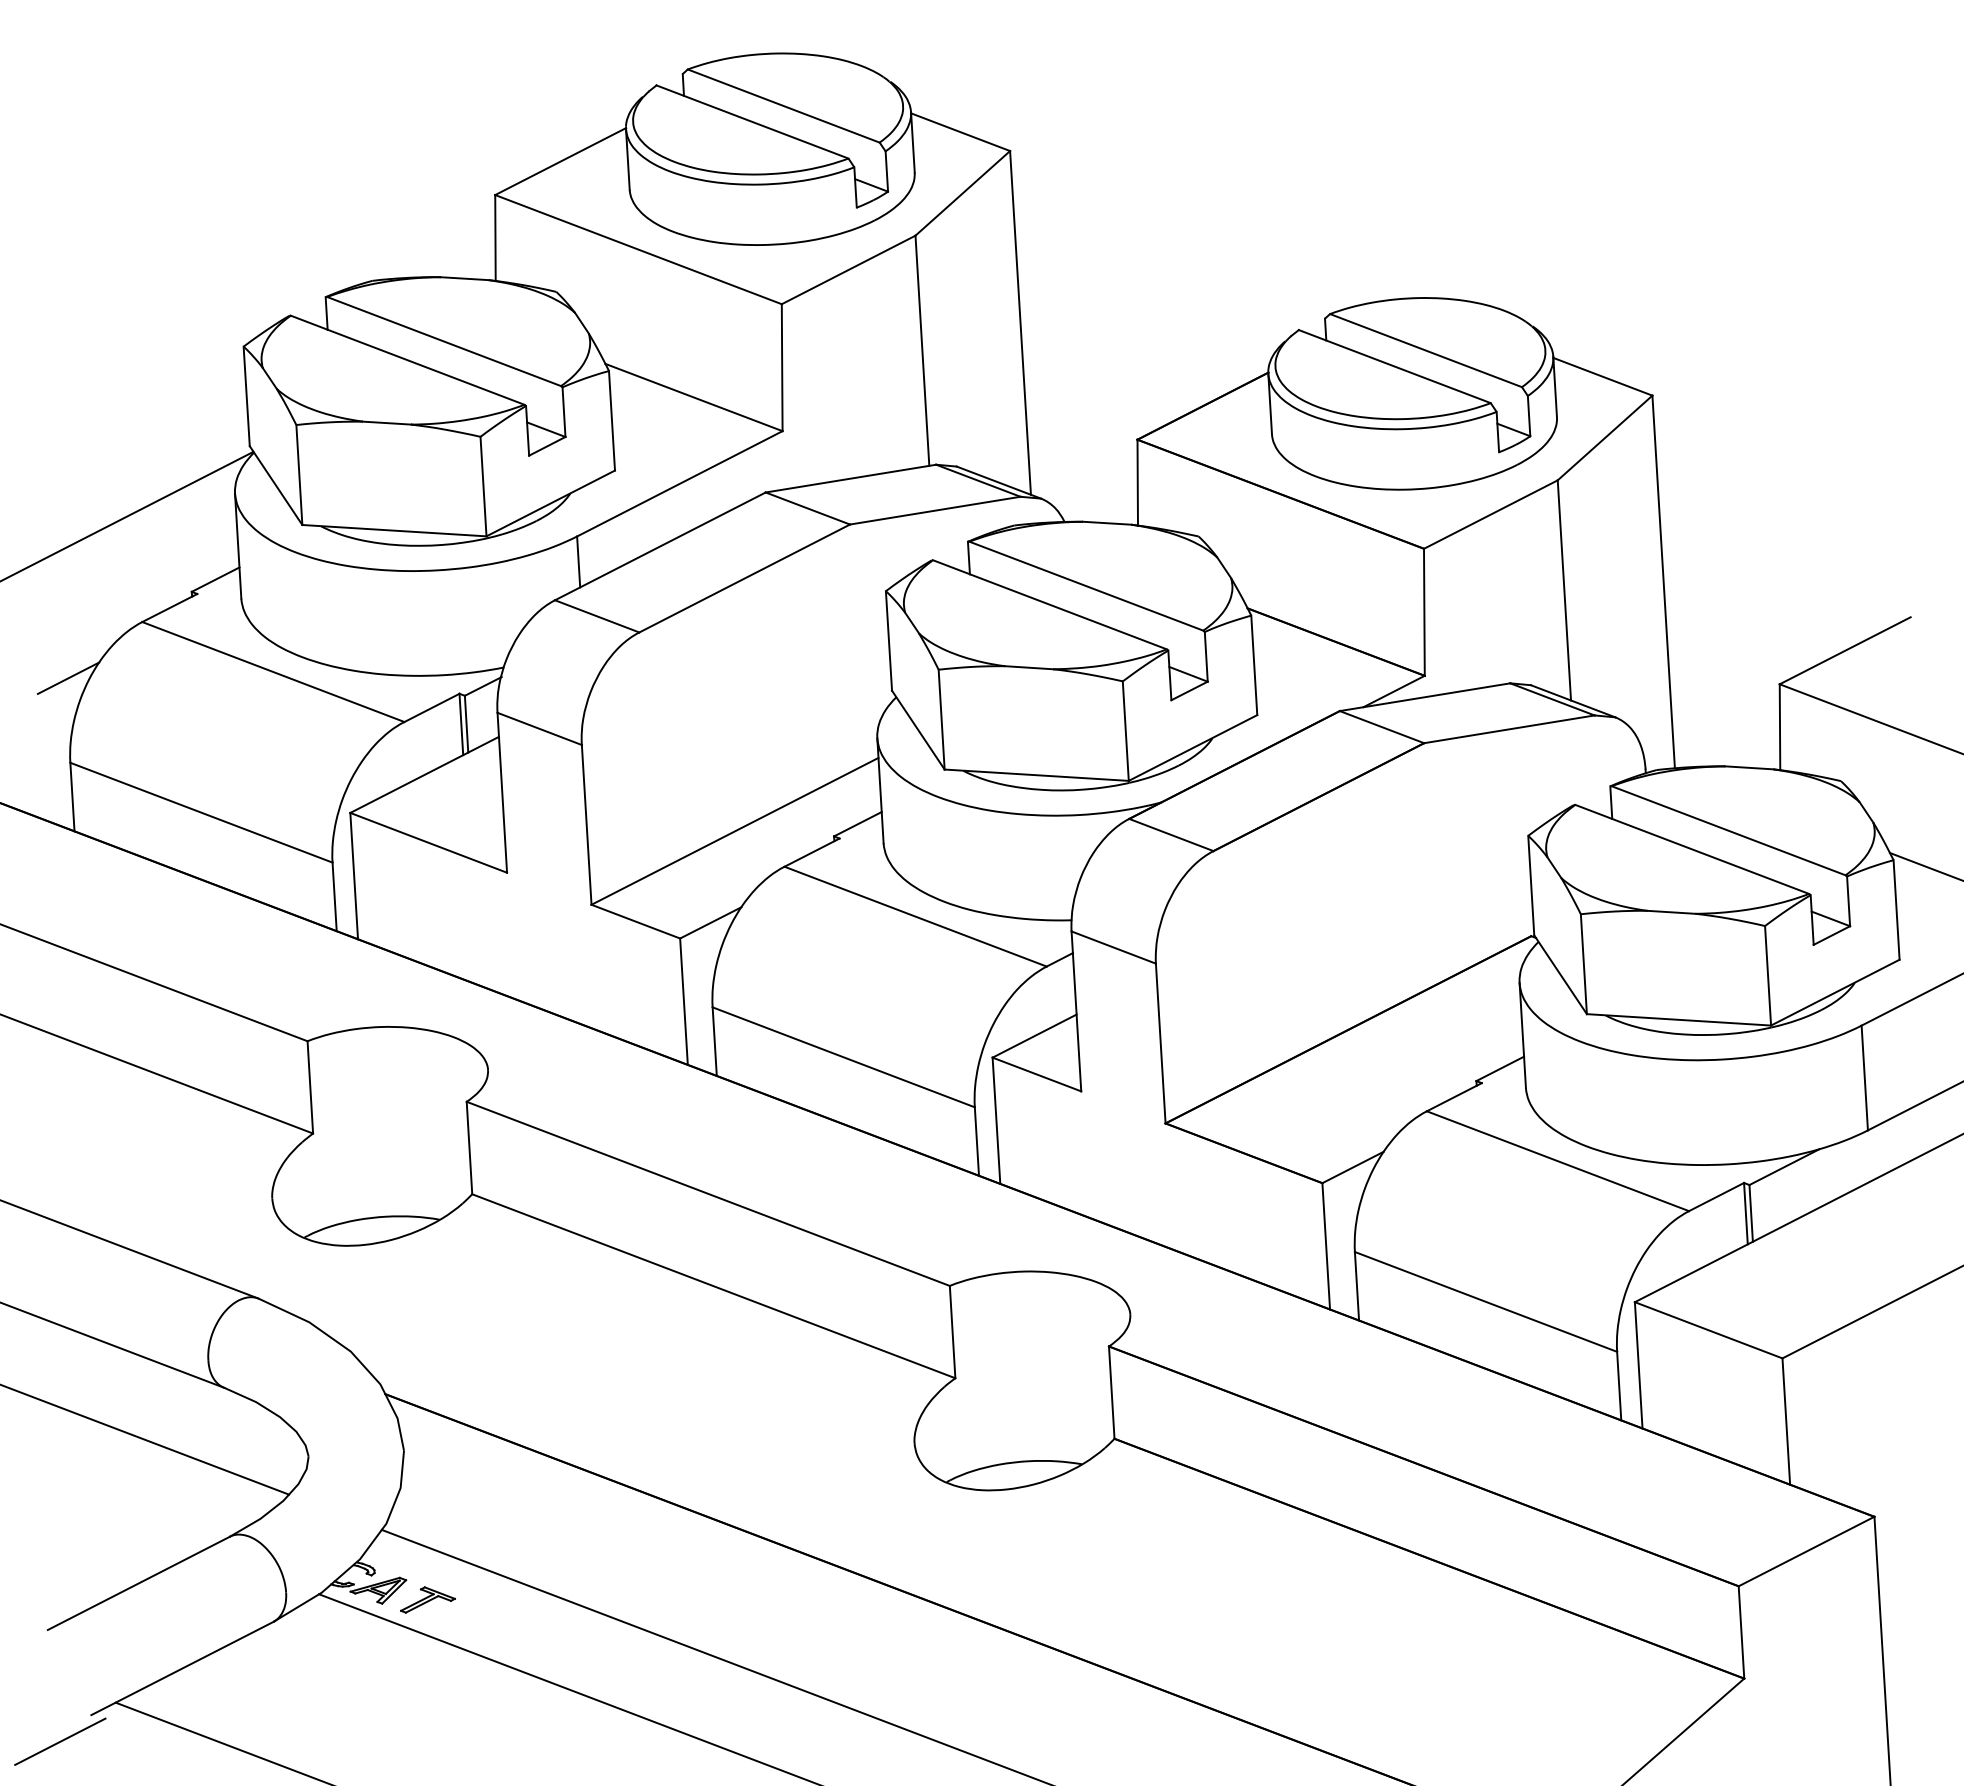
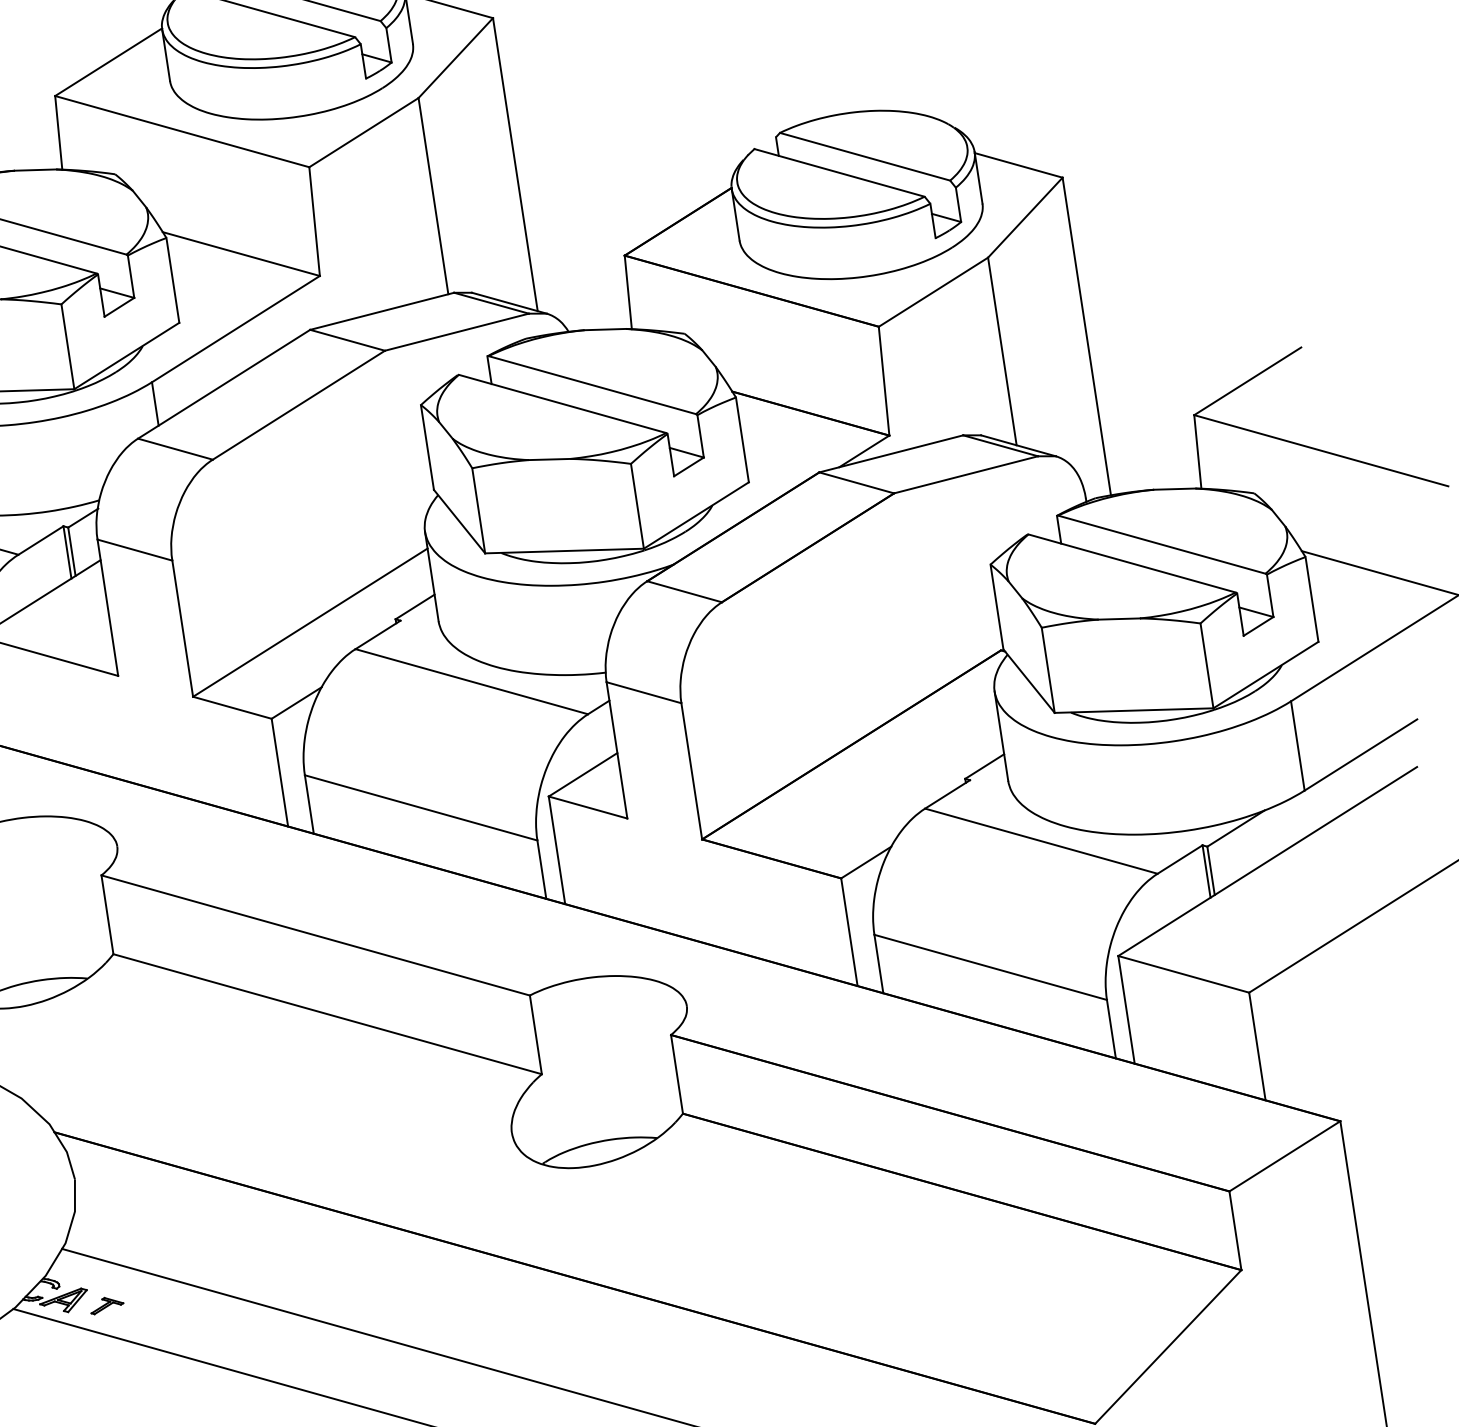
part: (427, 1599) -> (106, 1305), size x0.7

